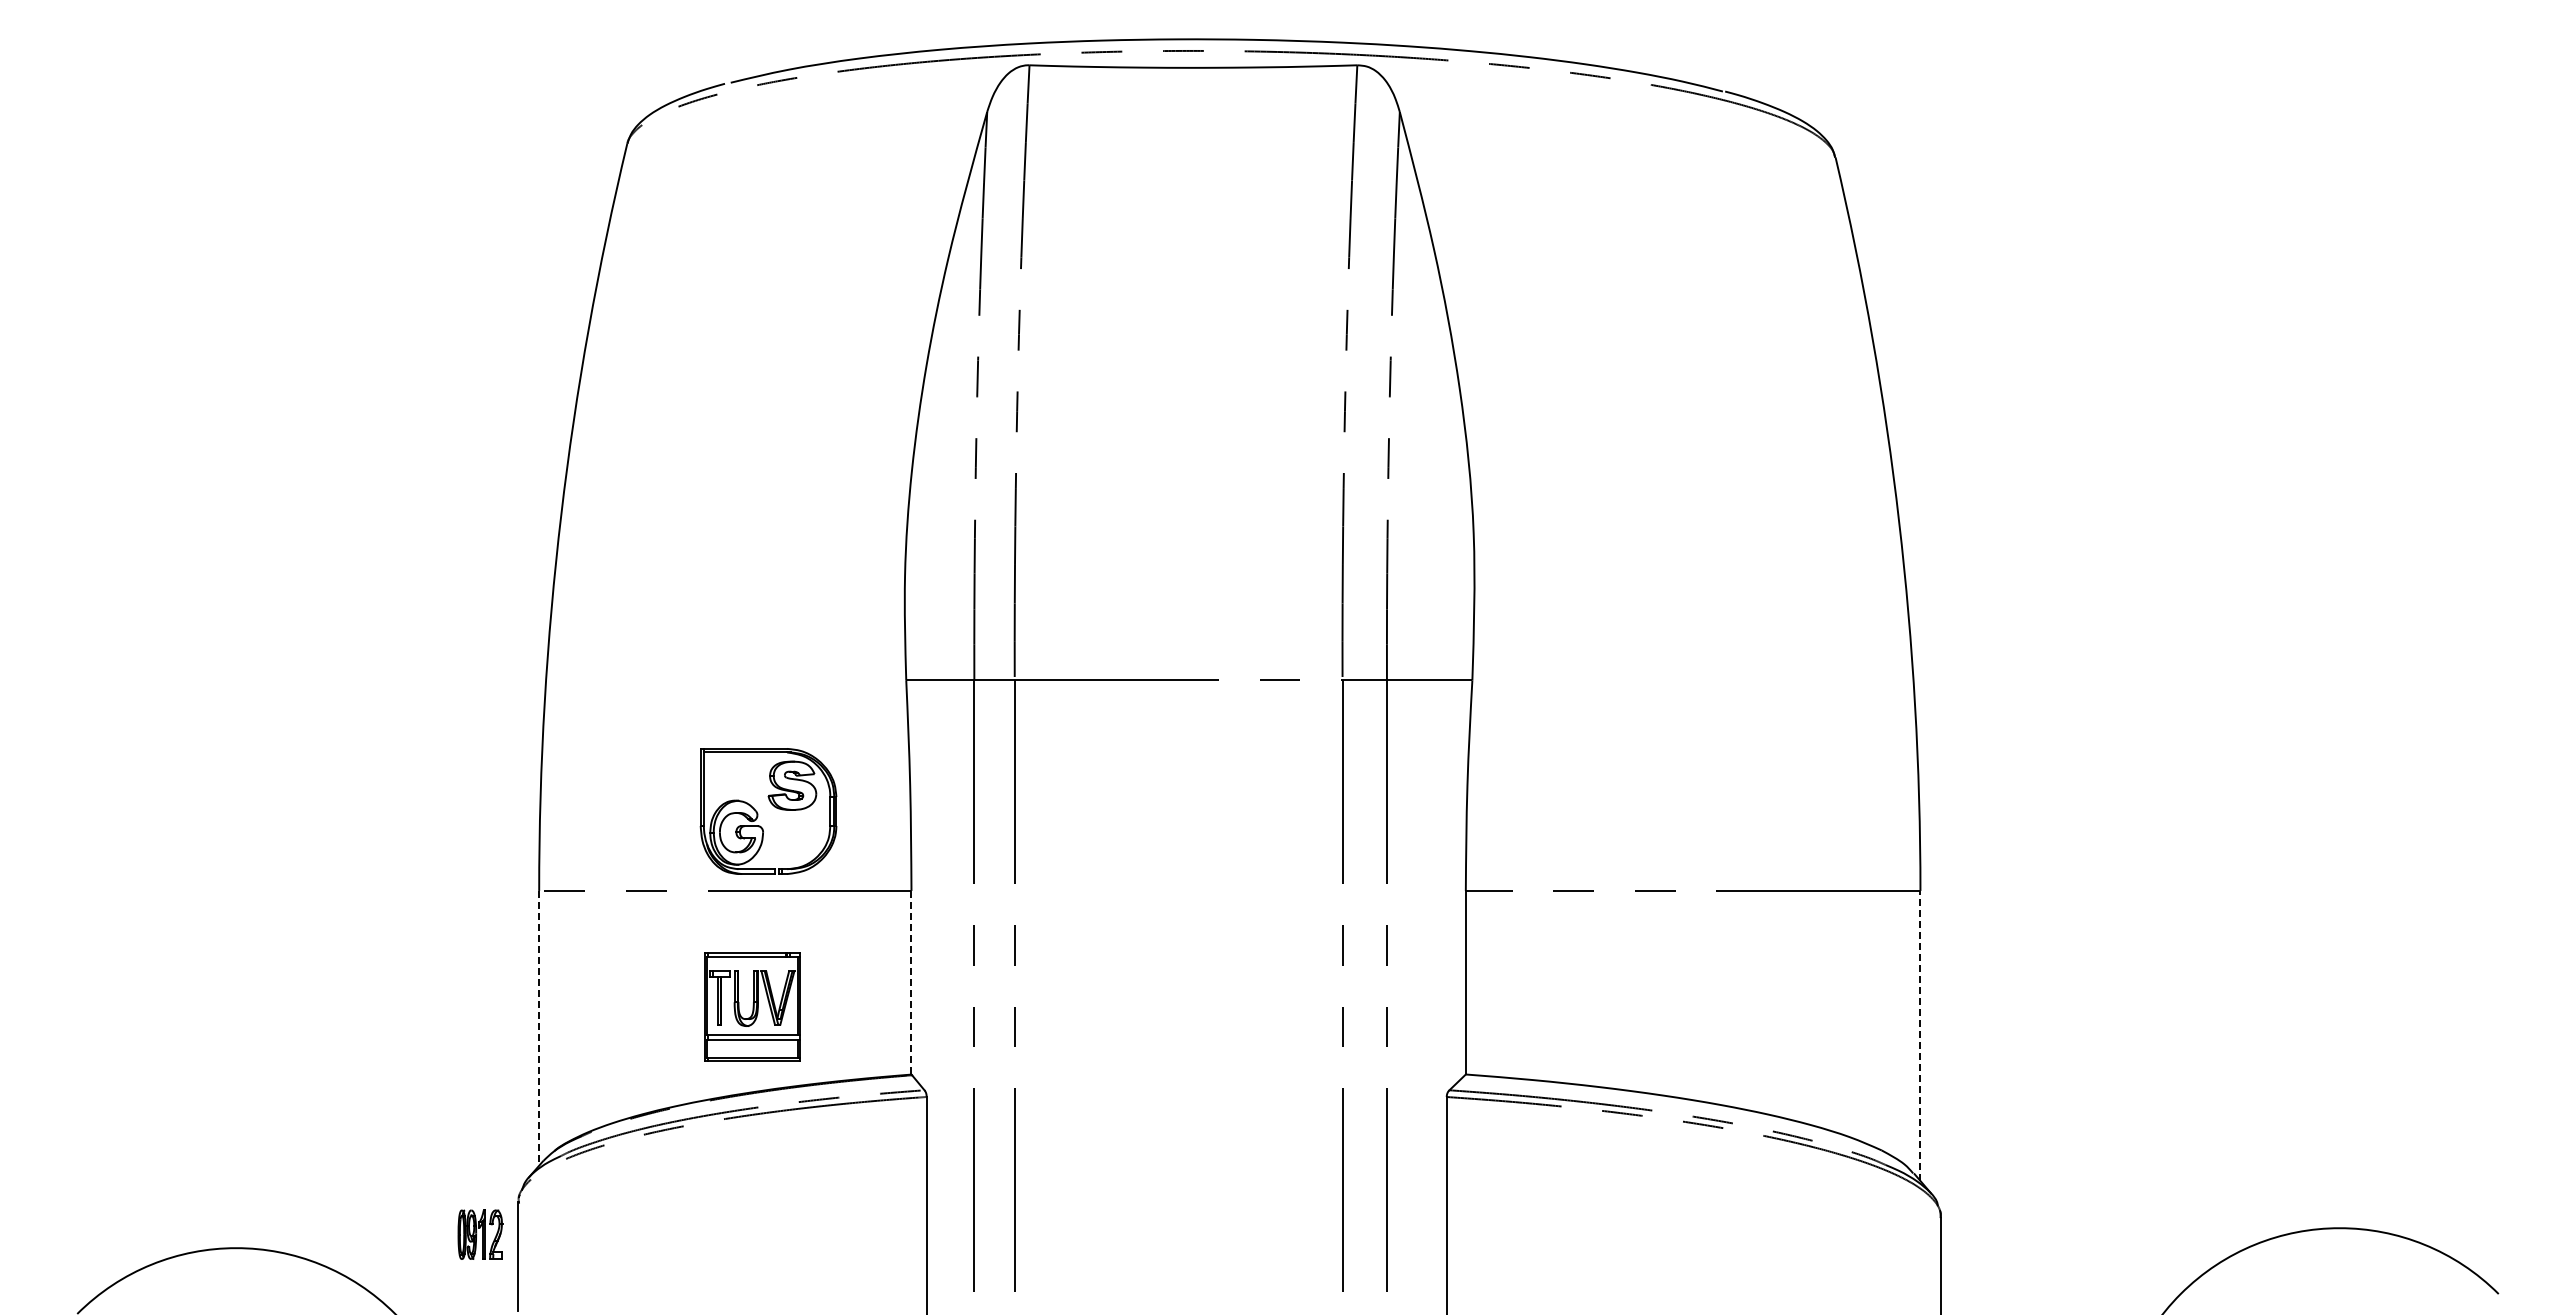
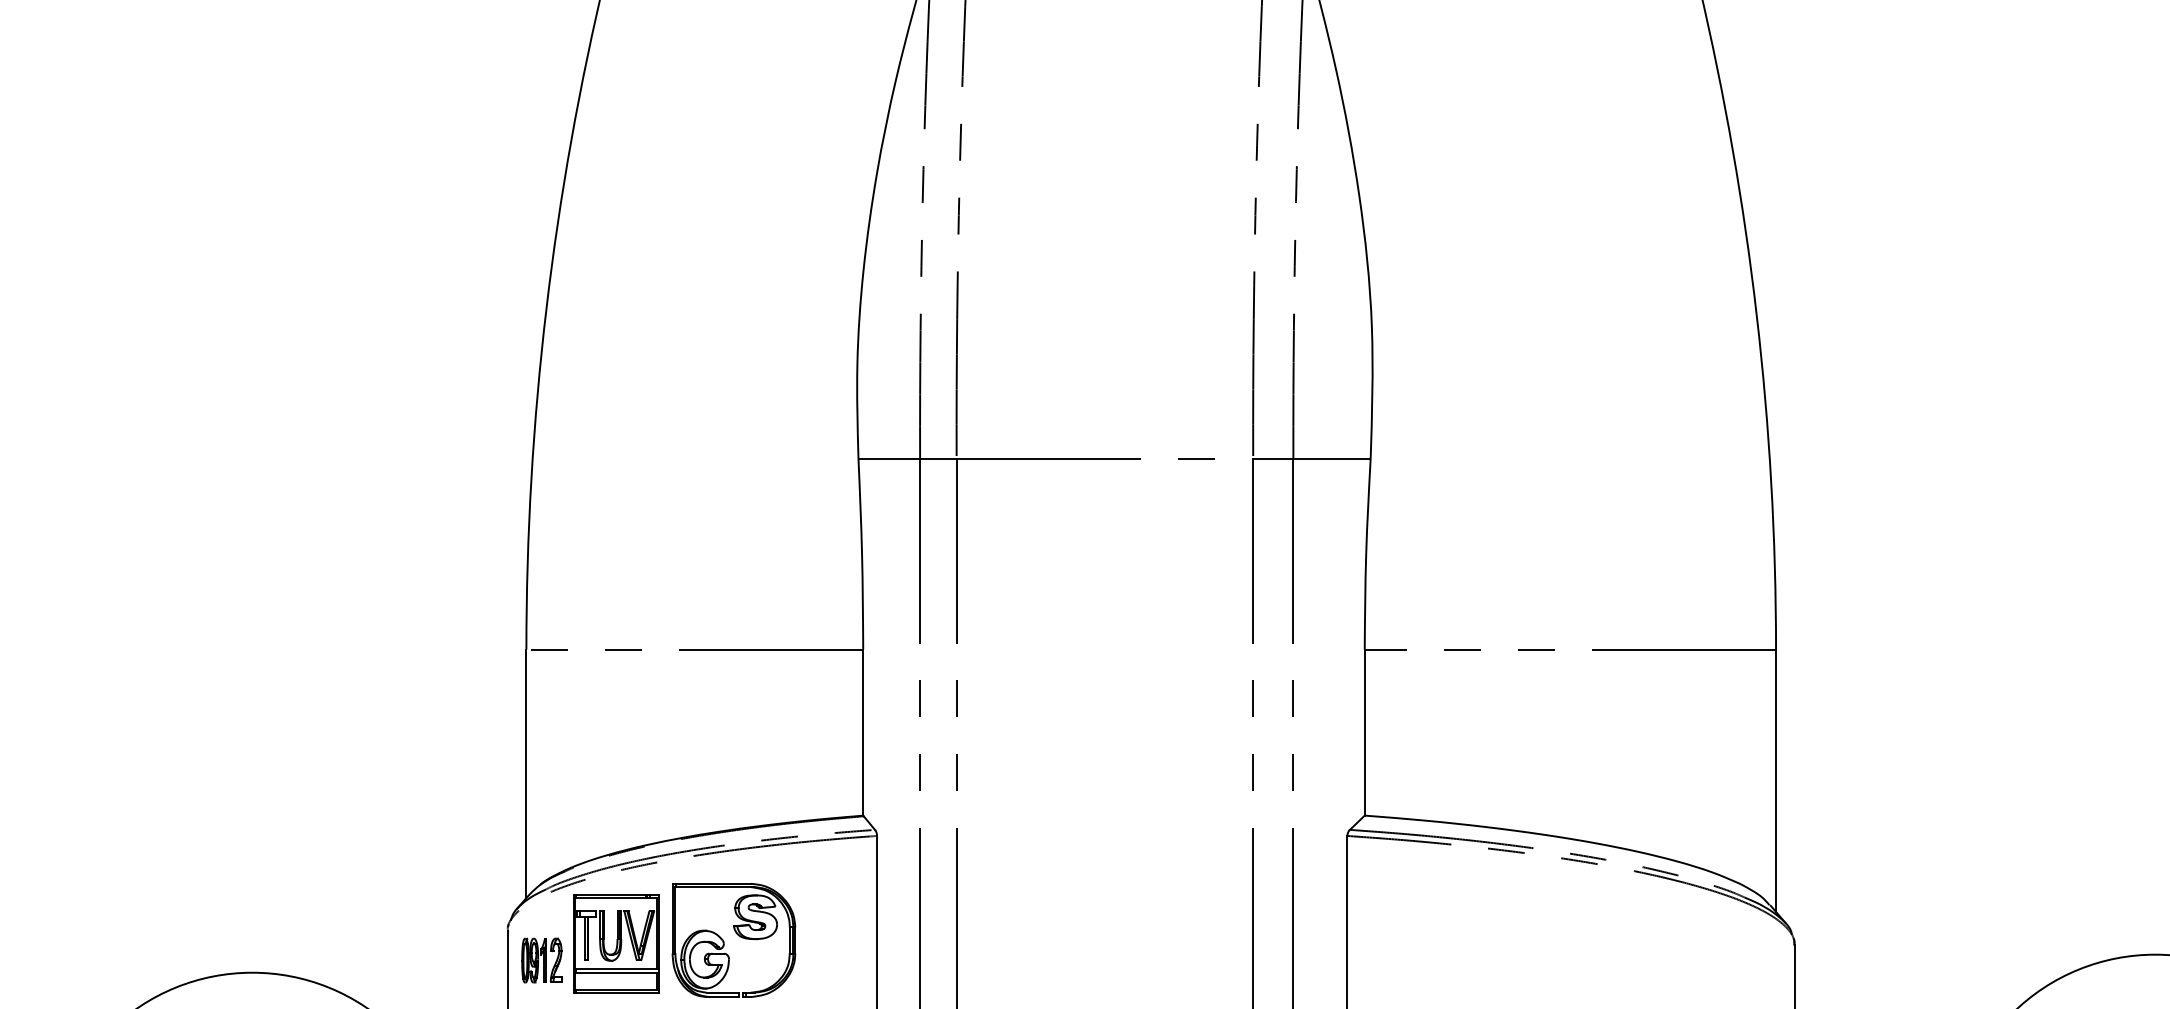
part: (773, 806) -> (738, 935), moved
line: (911, 982) -> (863, 732), dashed -> solid
part: (752, 1006) -> (616, 943), moved
line: (539, 1028) -> (526, 774), dashed -> solid
line: (1920, 1035) -> (1776, 780), dashed -> solid
part: (480, 1234) -> (542, 960), moved

